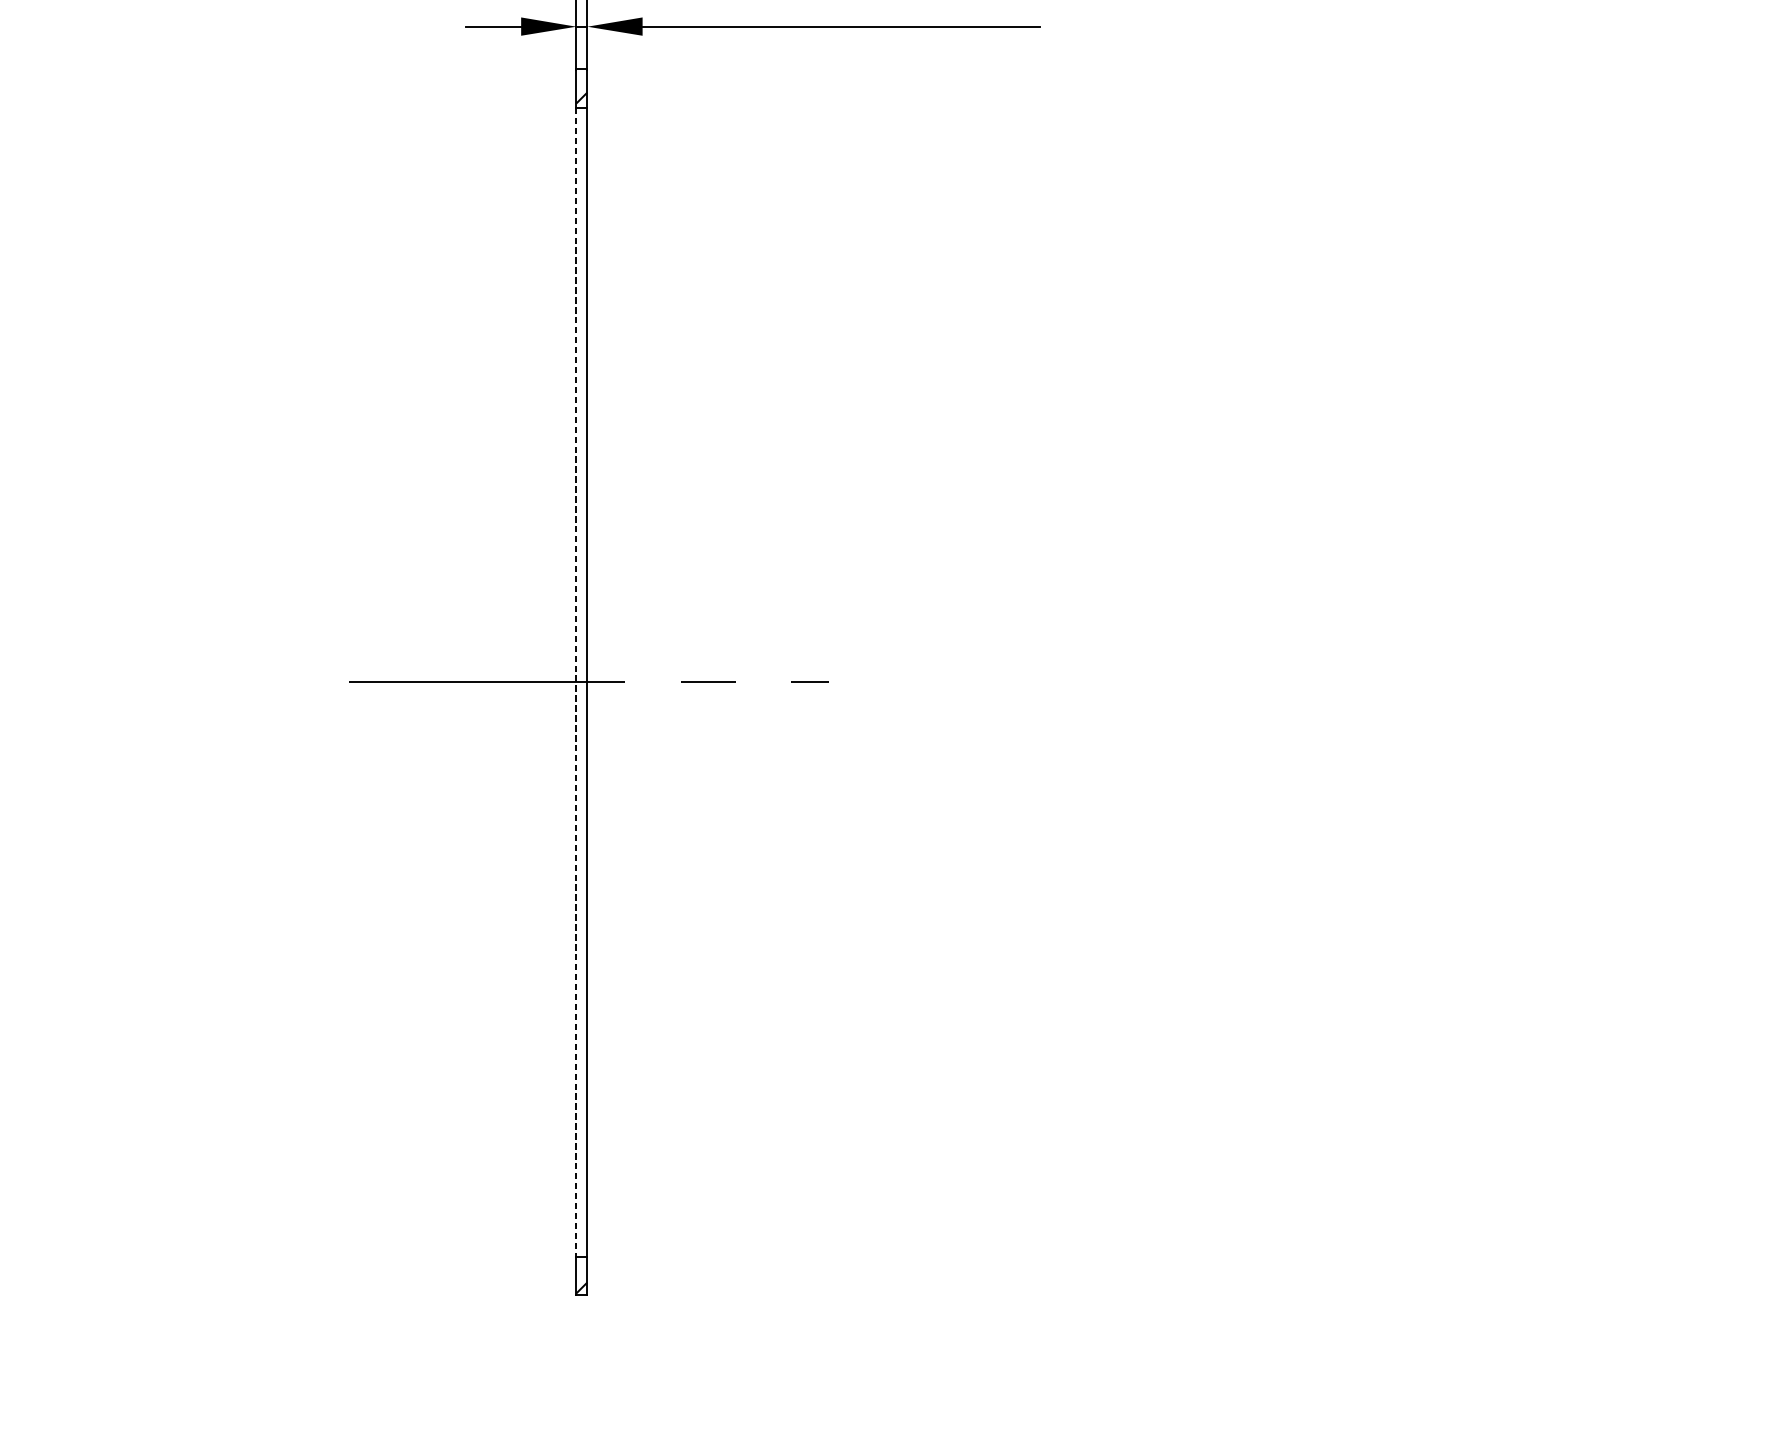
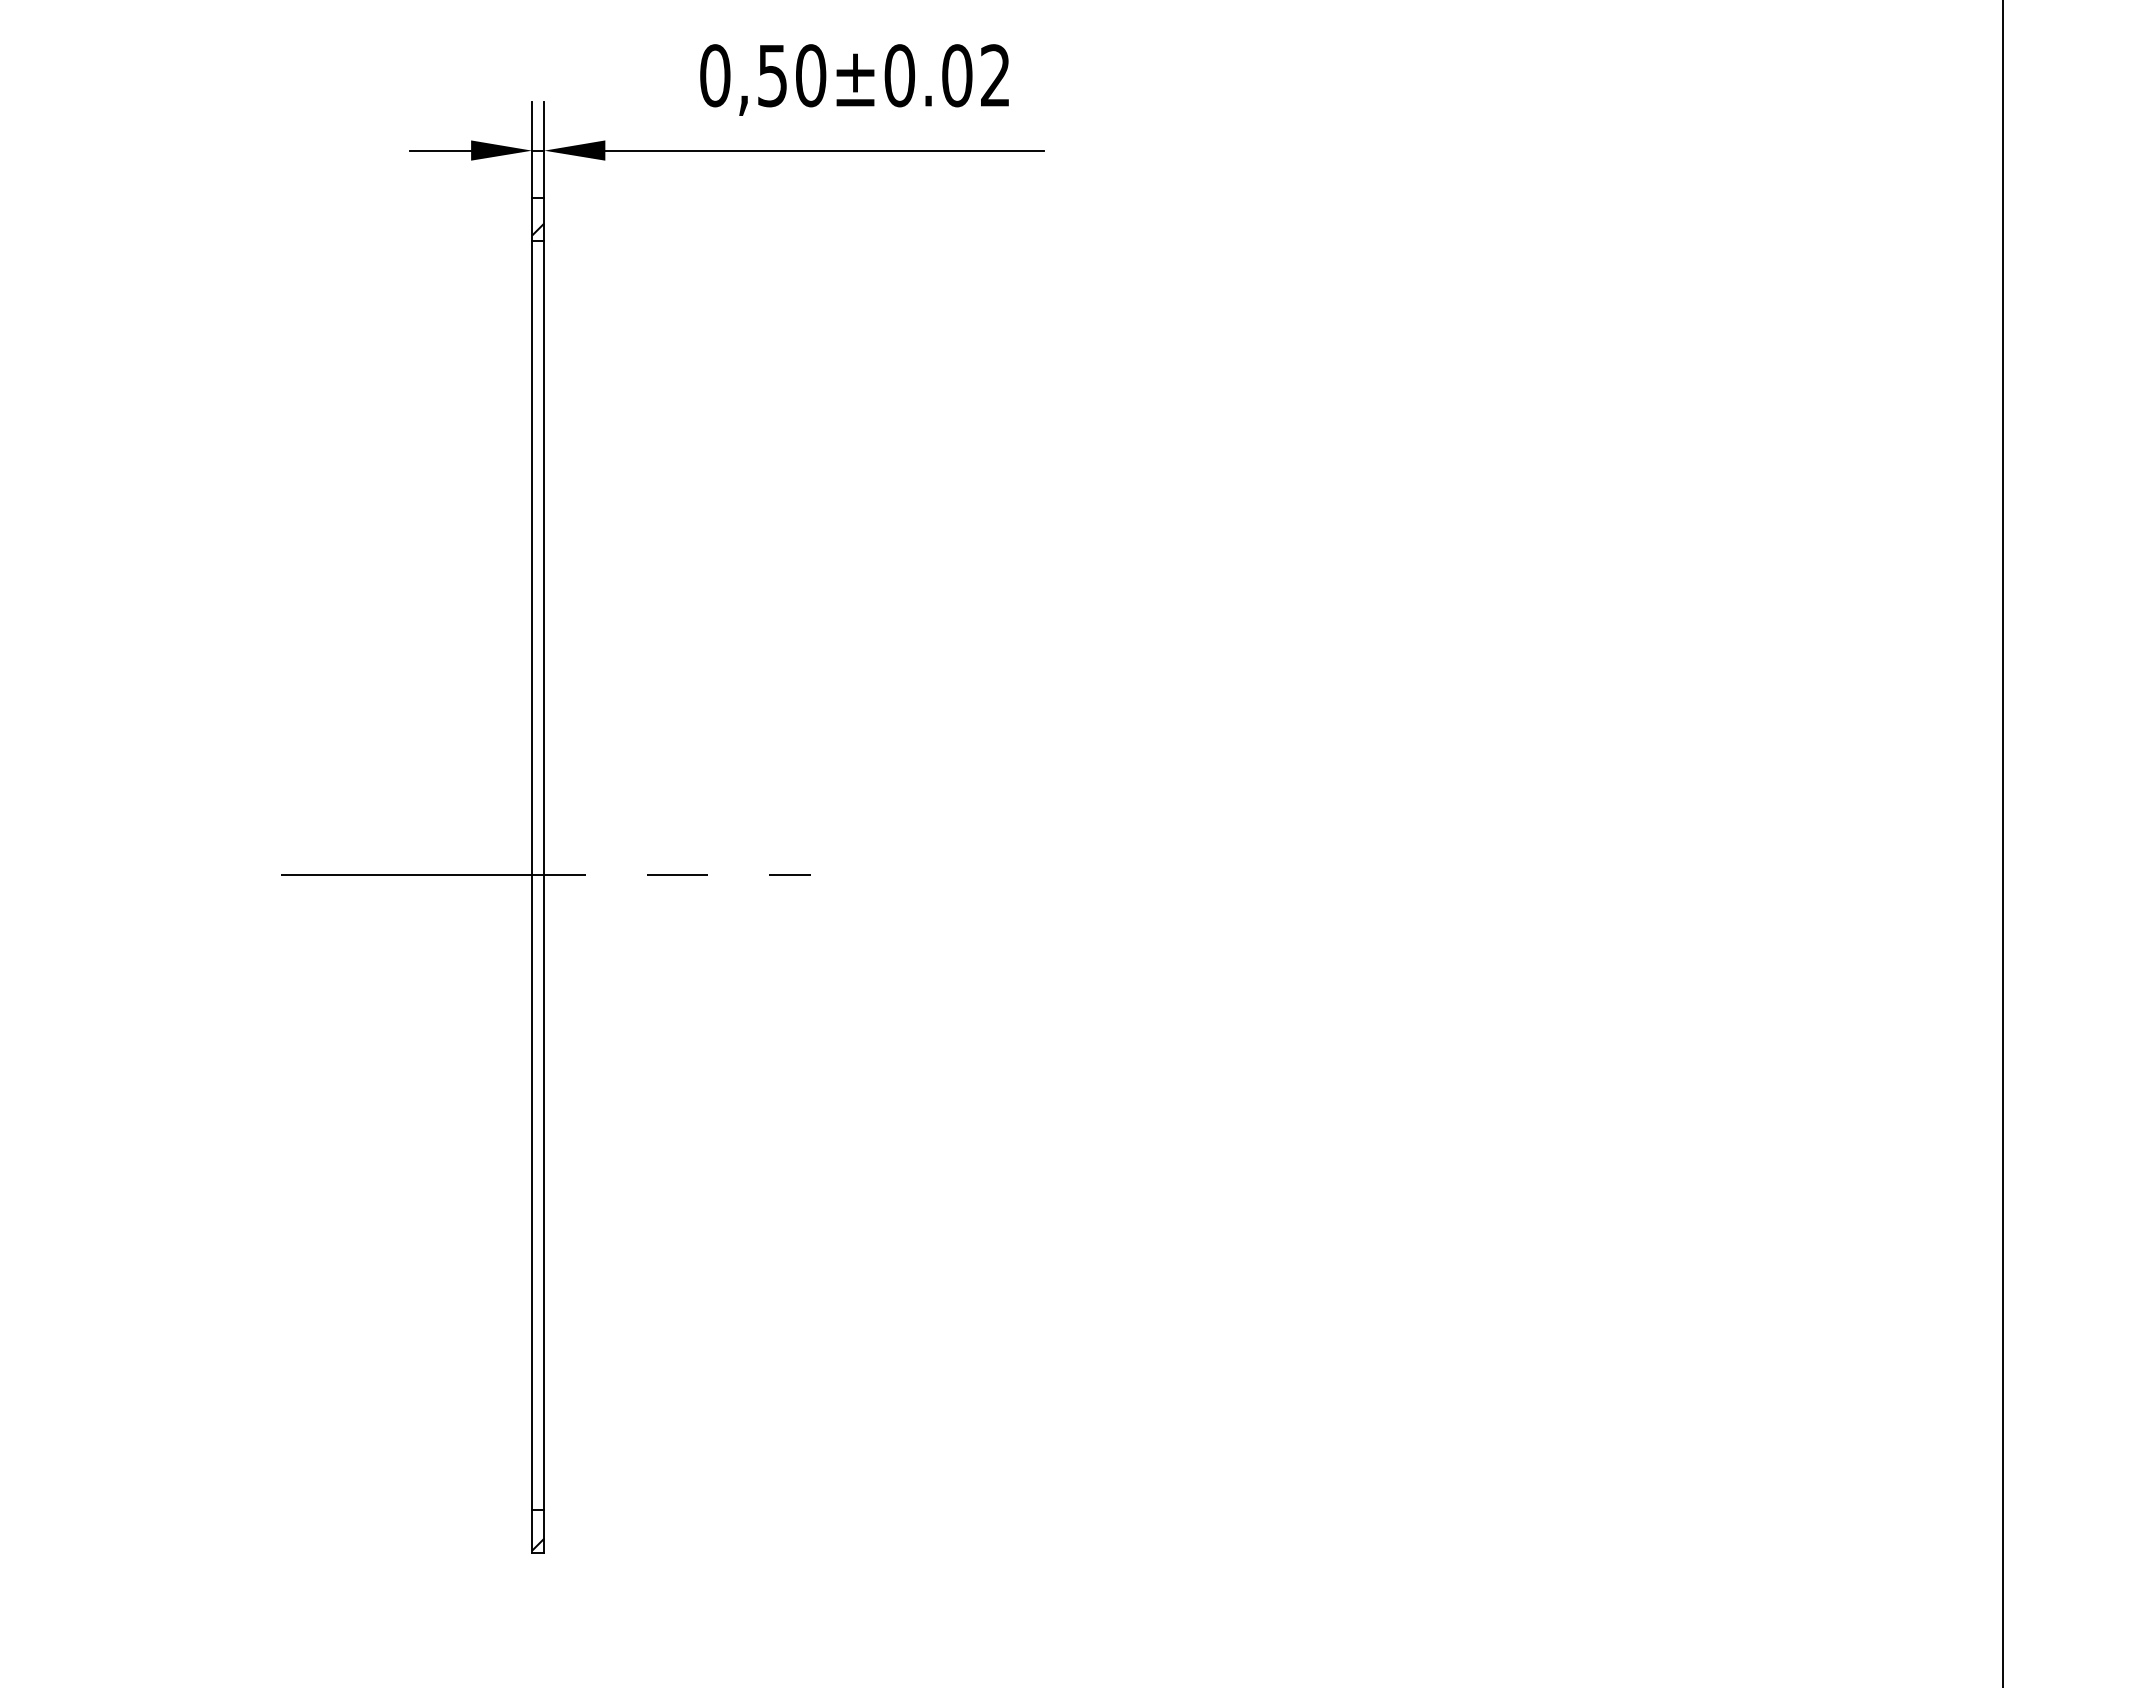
line: (576, 682) -> (532, 875), dashed -> solid

